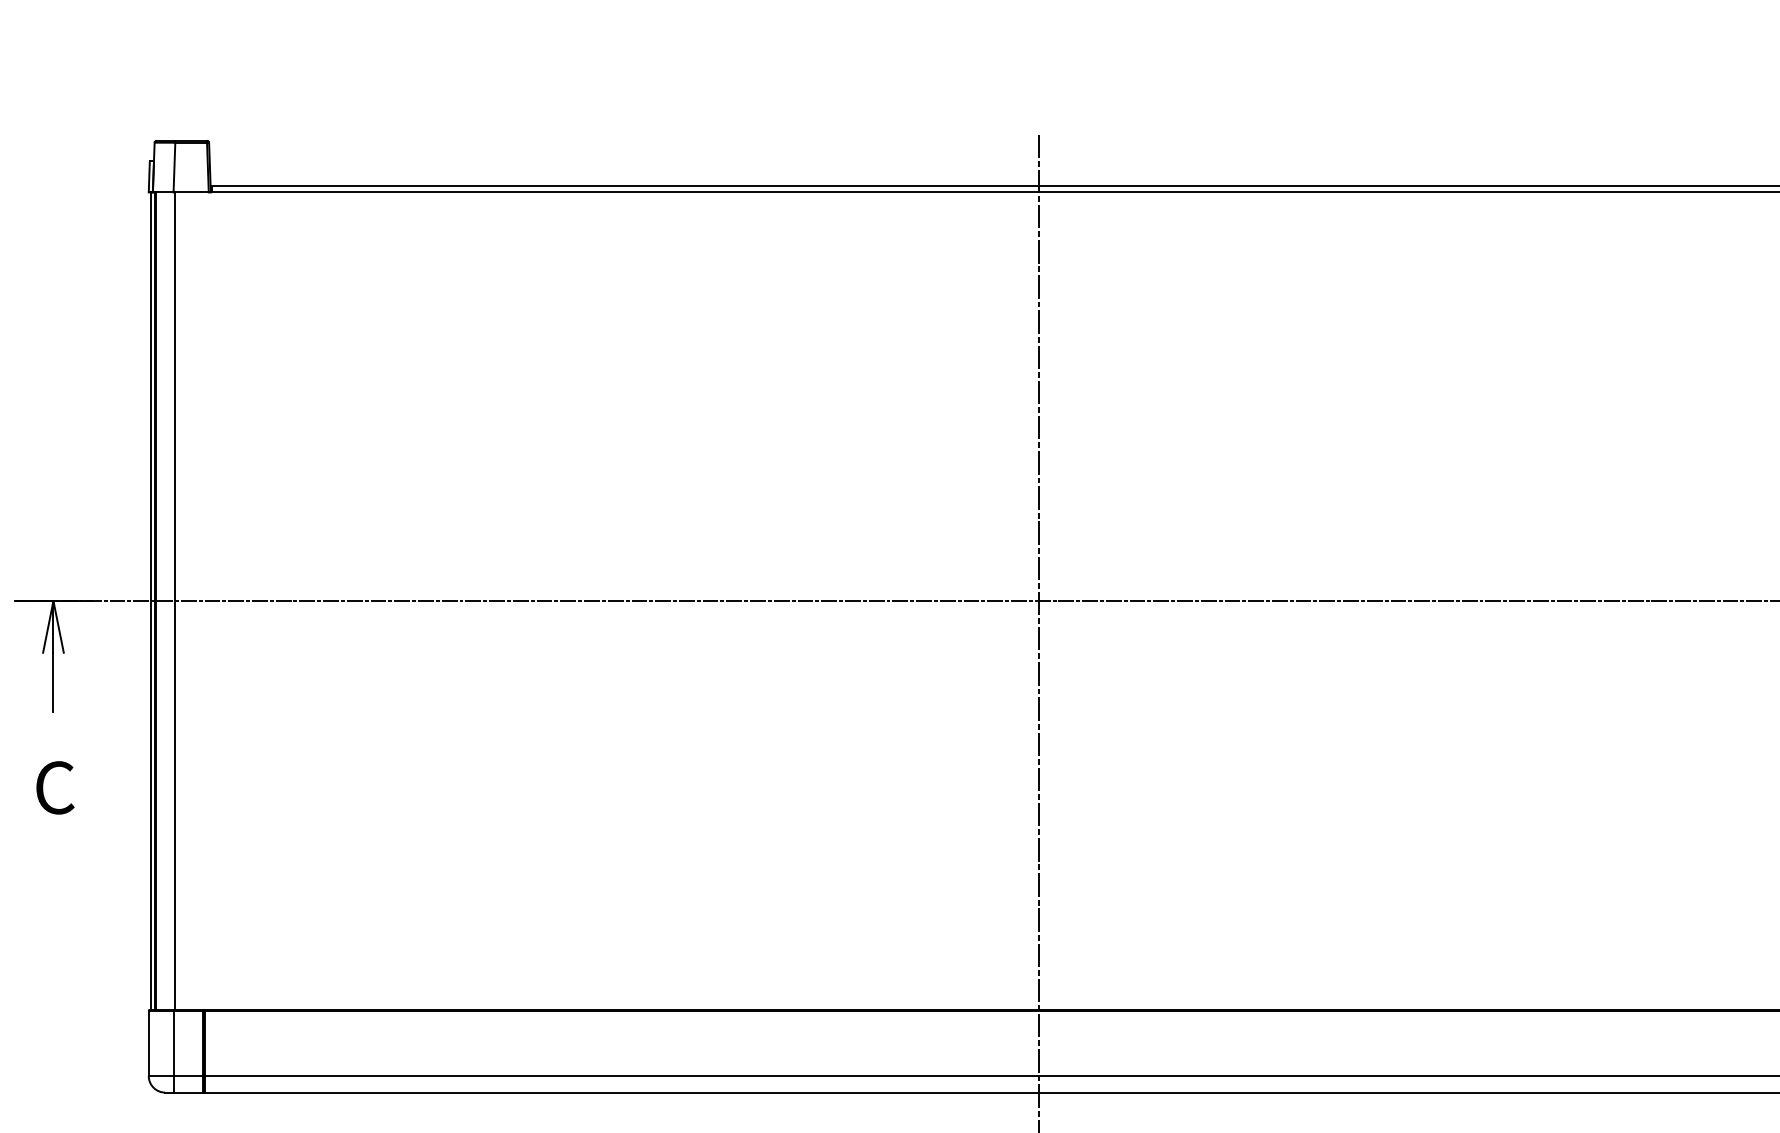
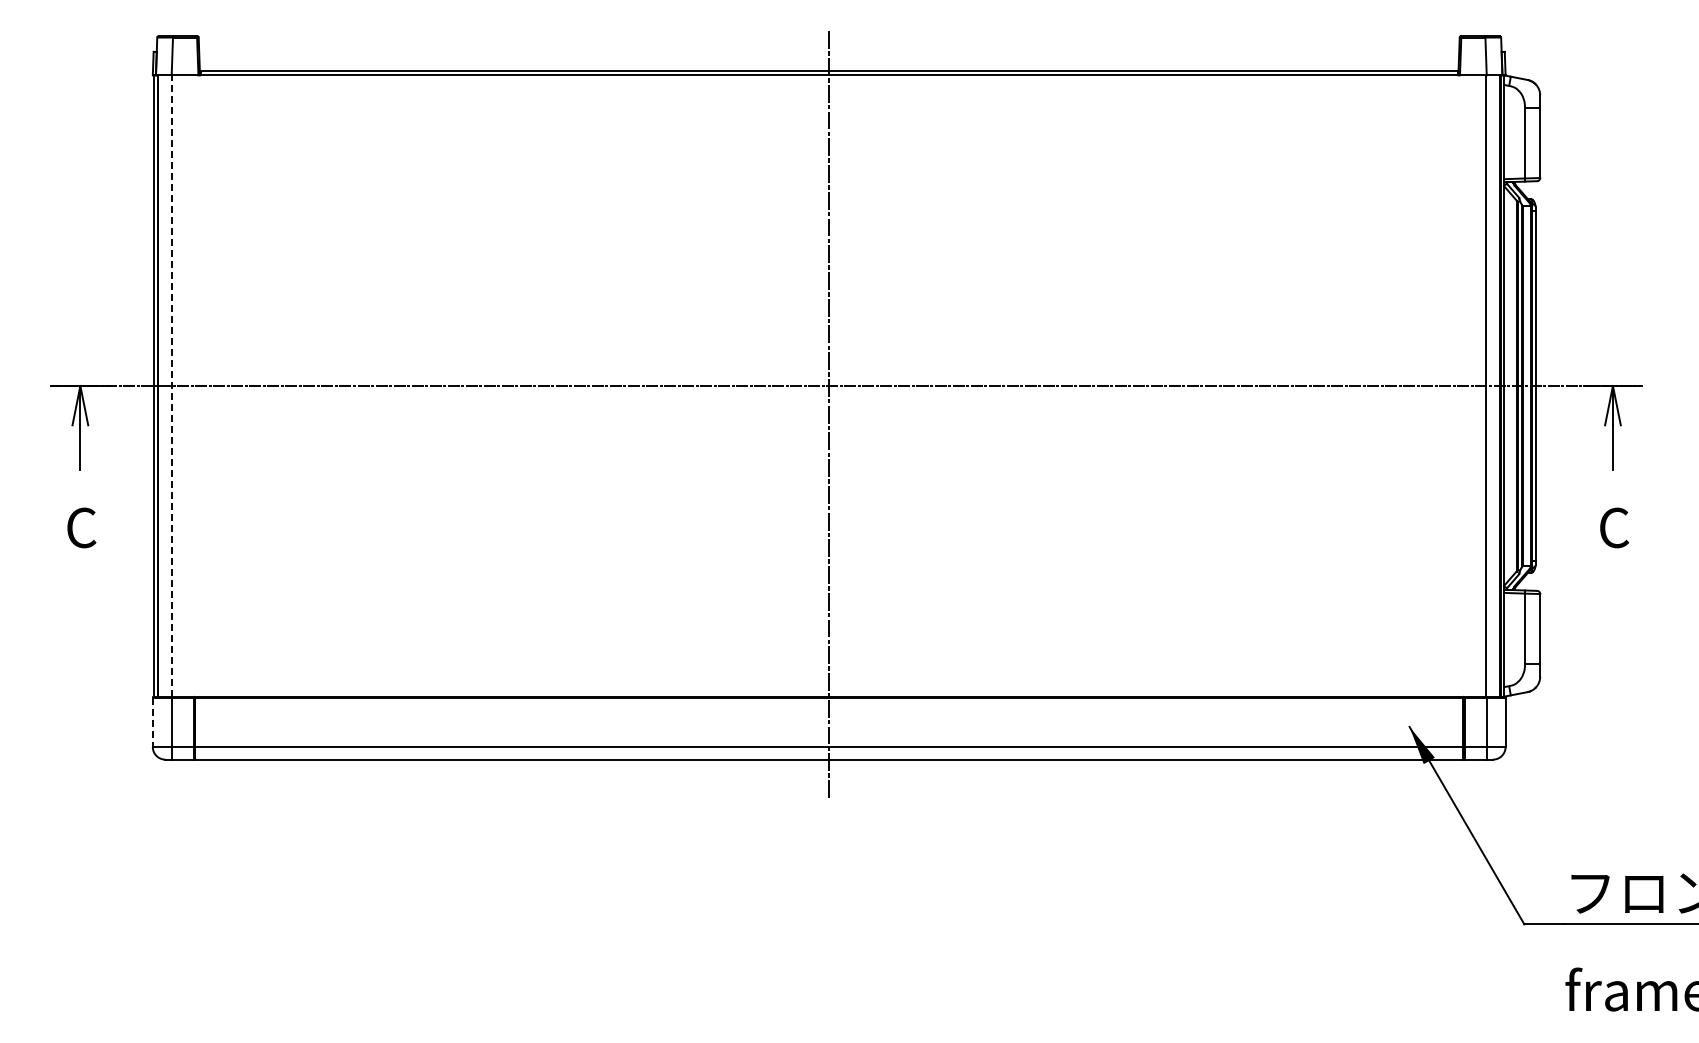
line: (174, 601) -> (172, 386), solid -> dashed
line: (148, 1043) -> (152, 722), solid -> dashed

